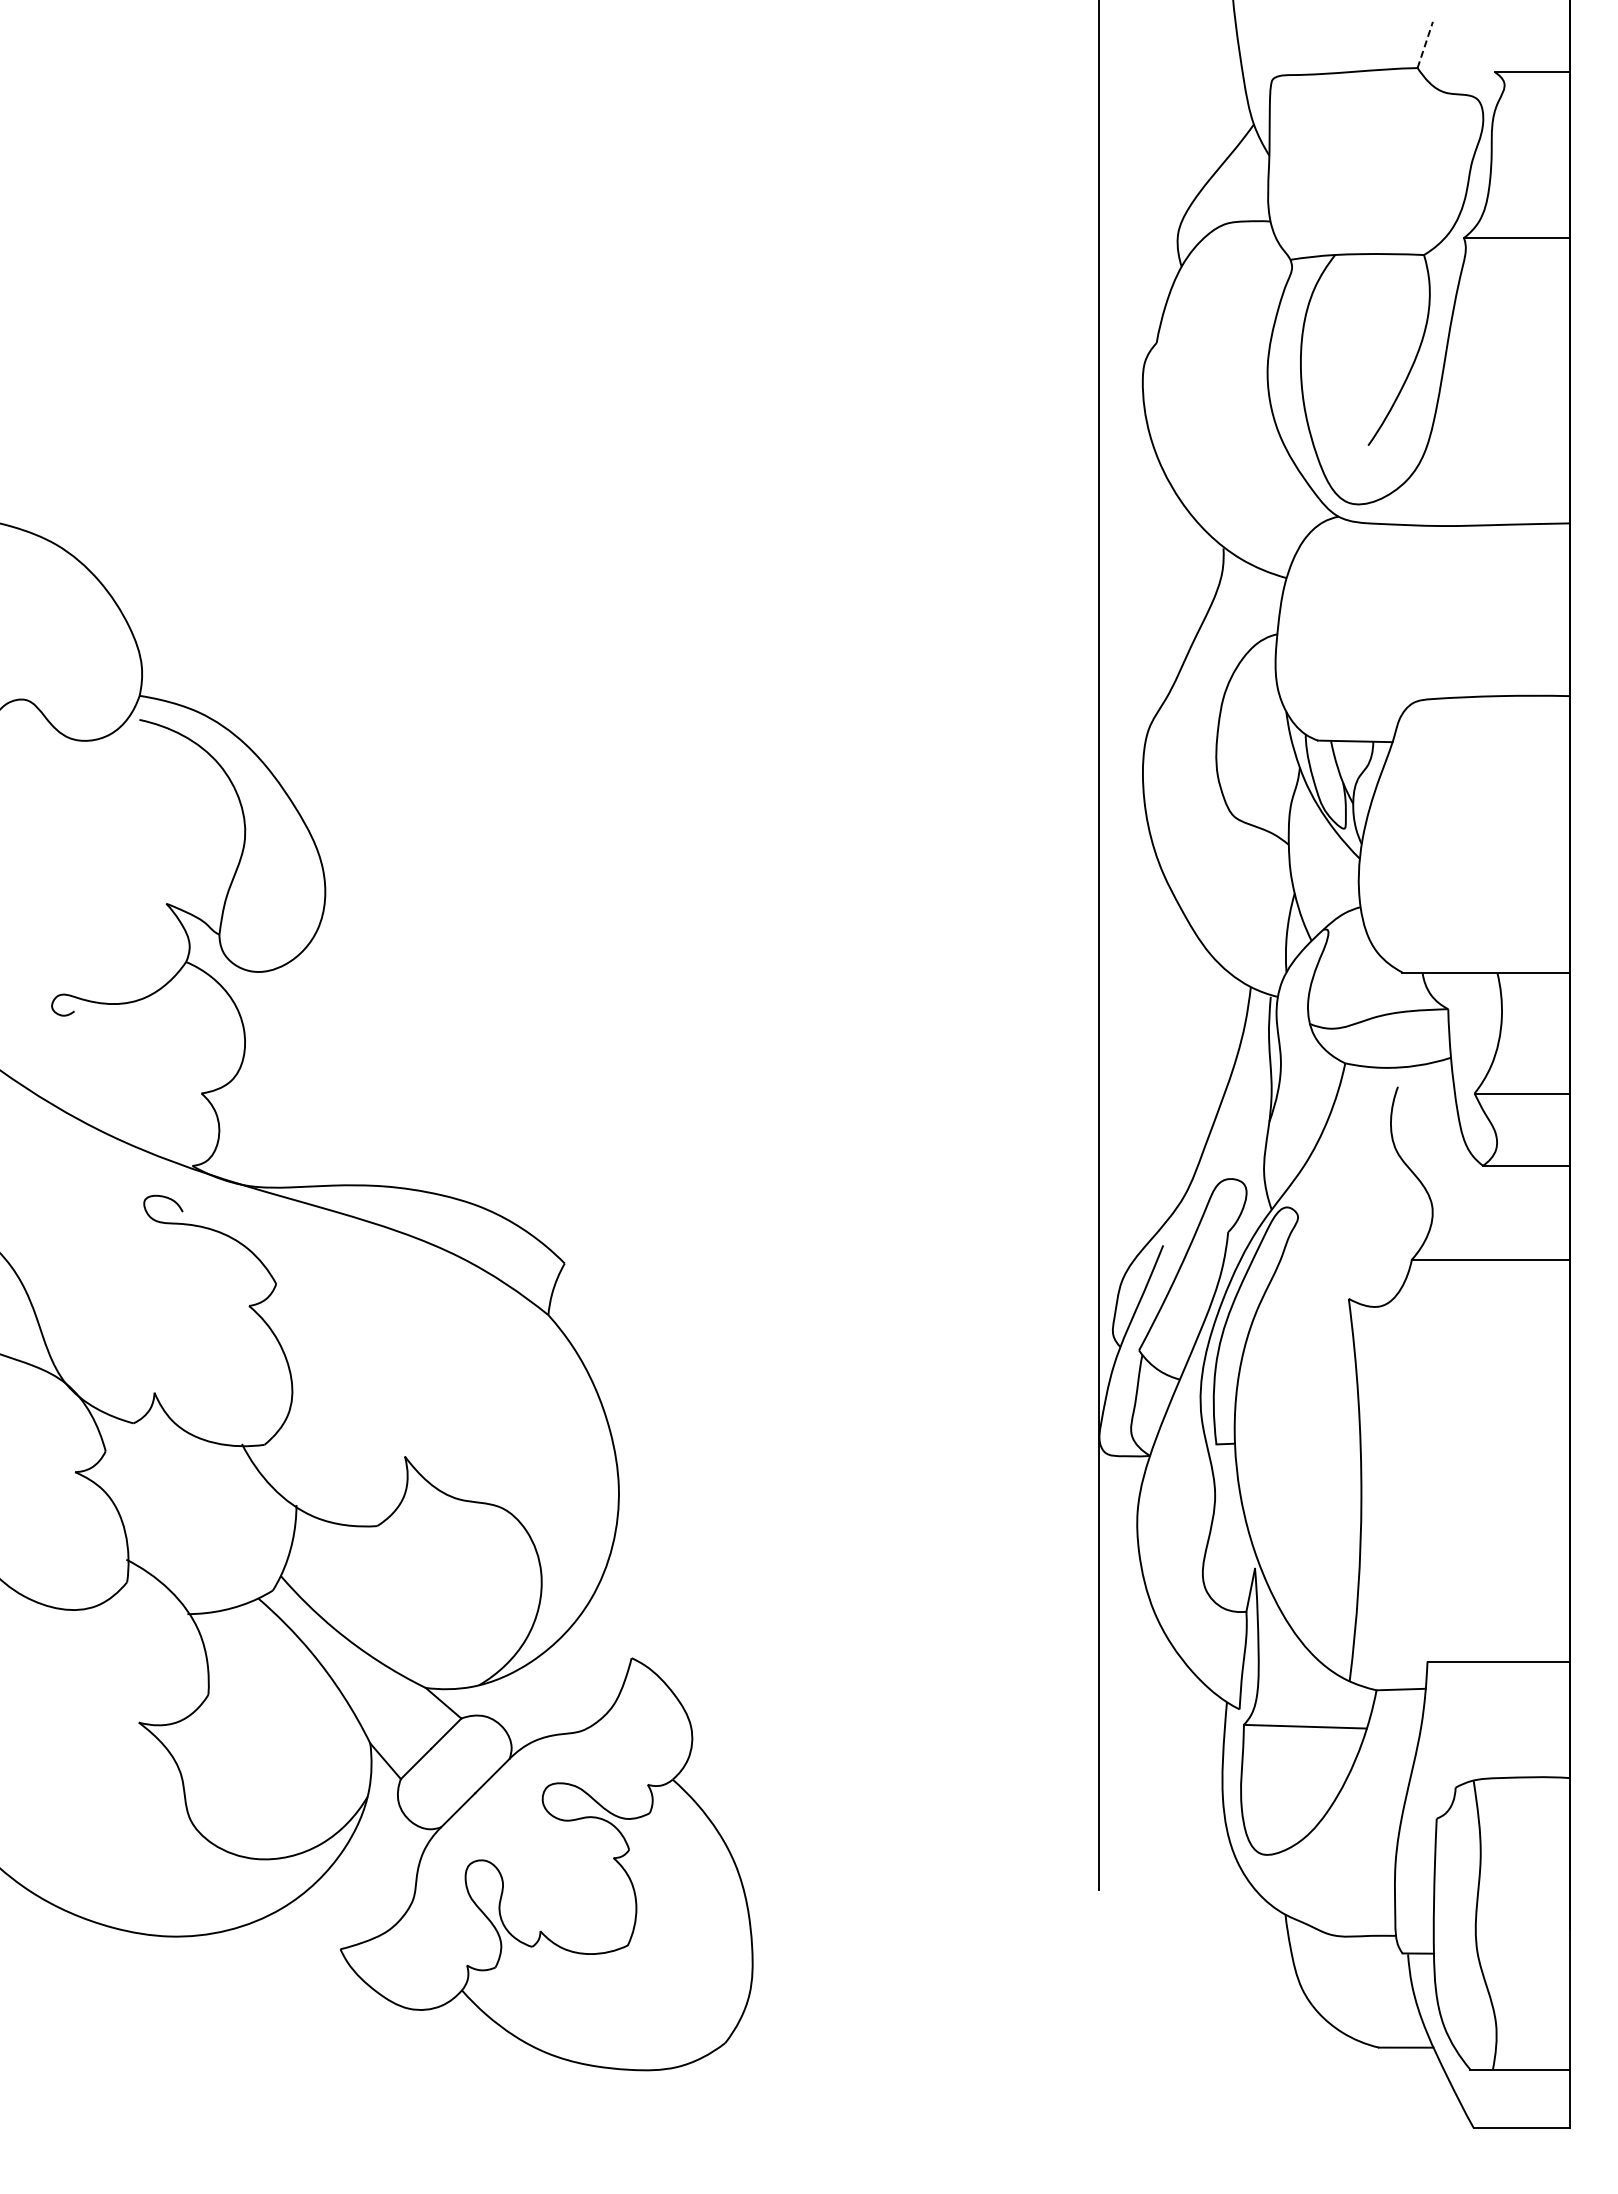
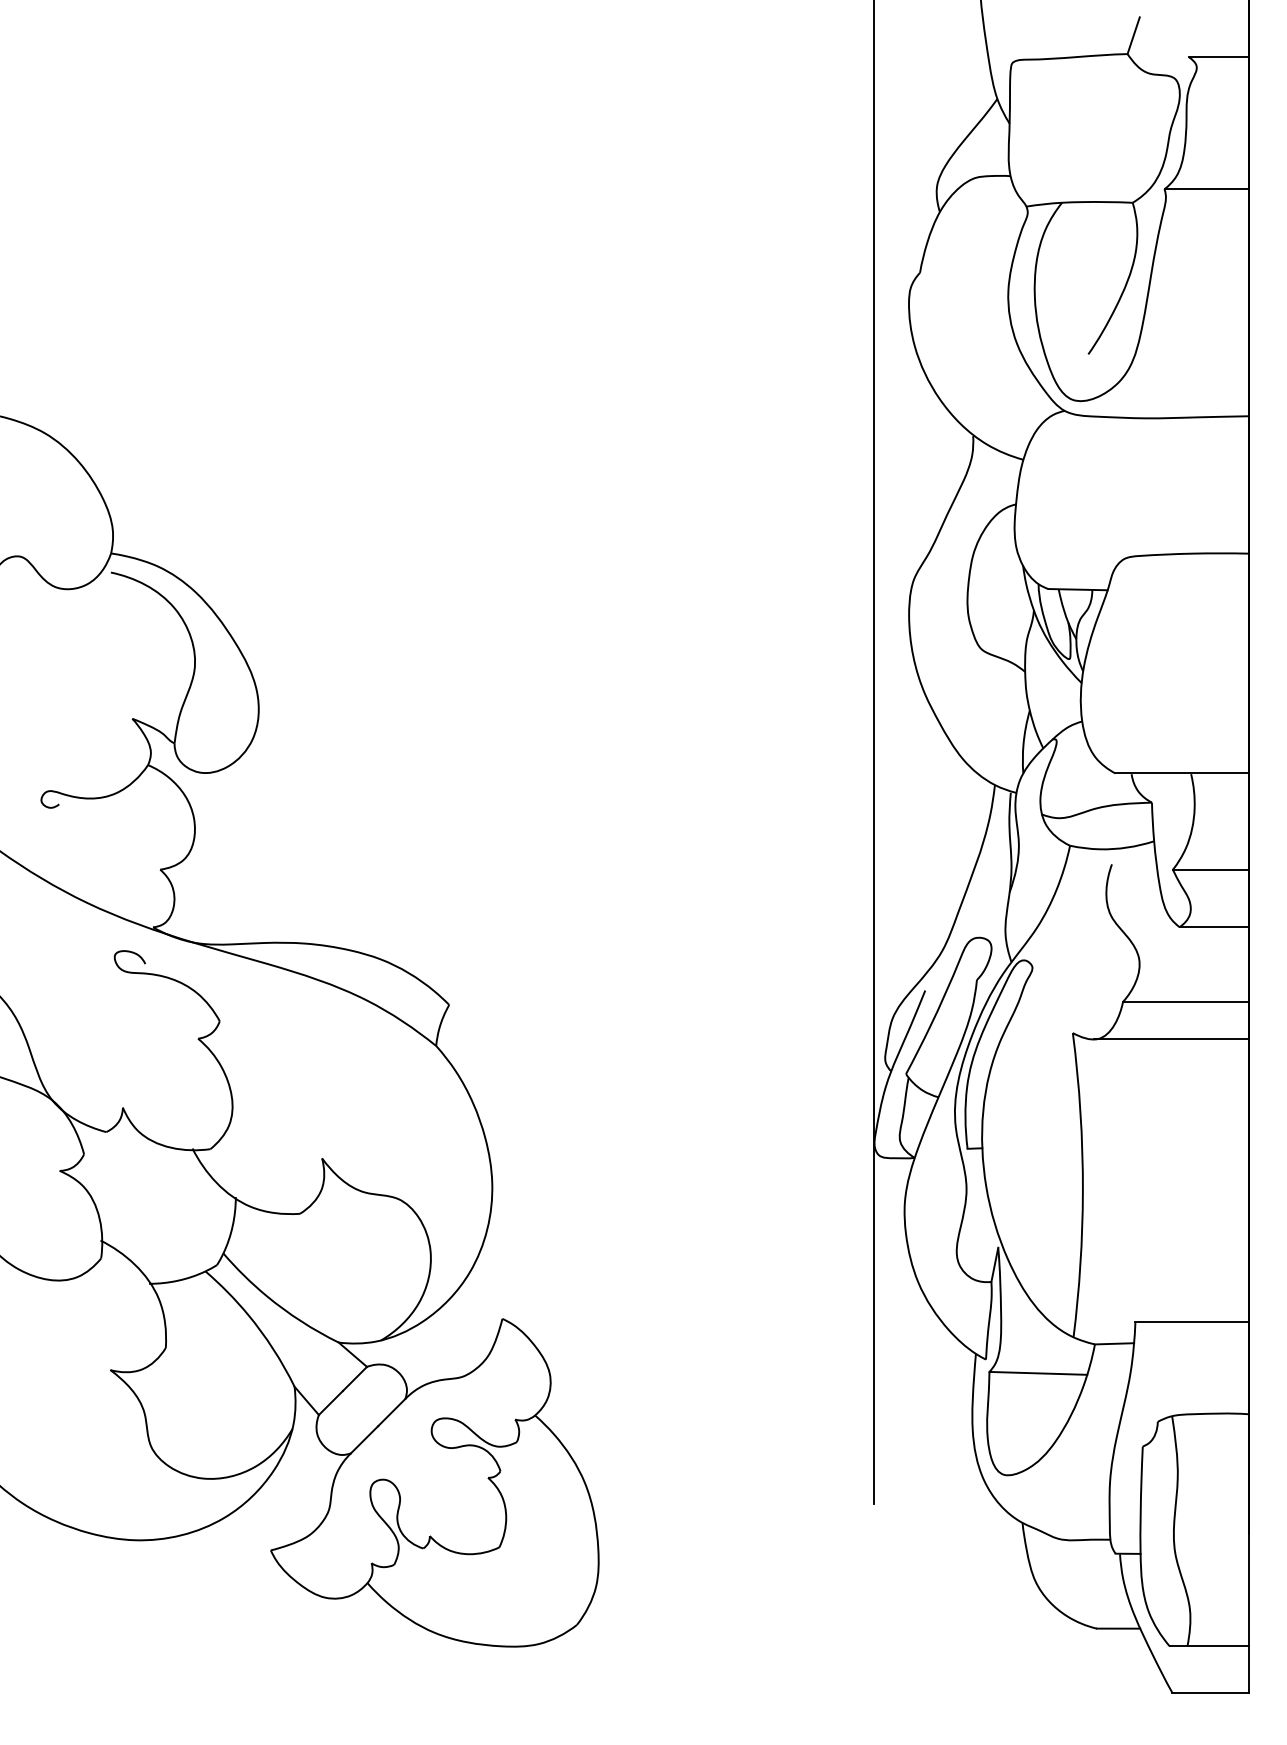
line: (1425, 44) -> (1133, 35), dashed -> solid
line: (1472, 1306) -> (1171, 1039), added

